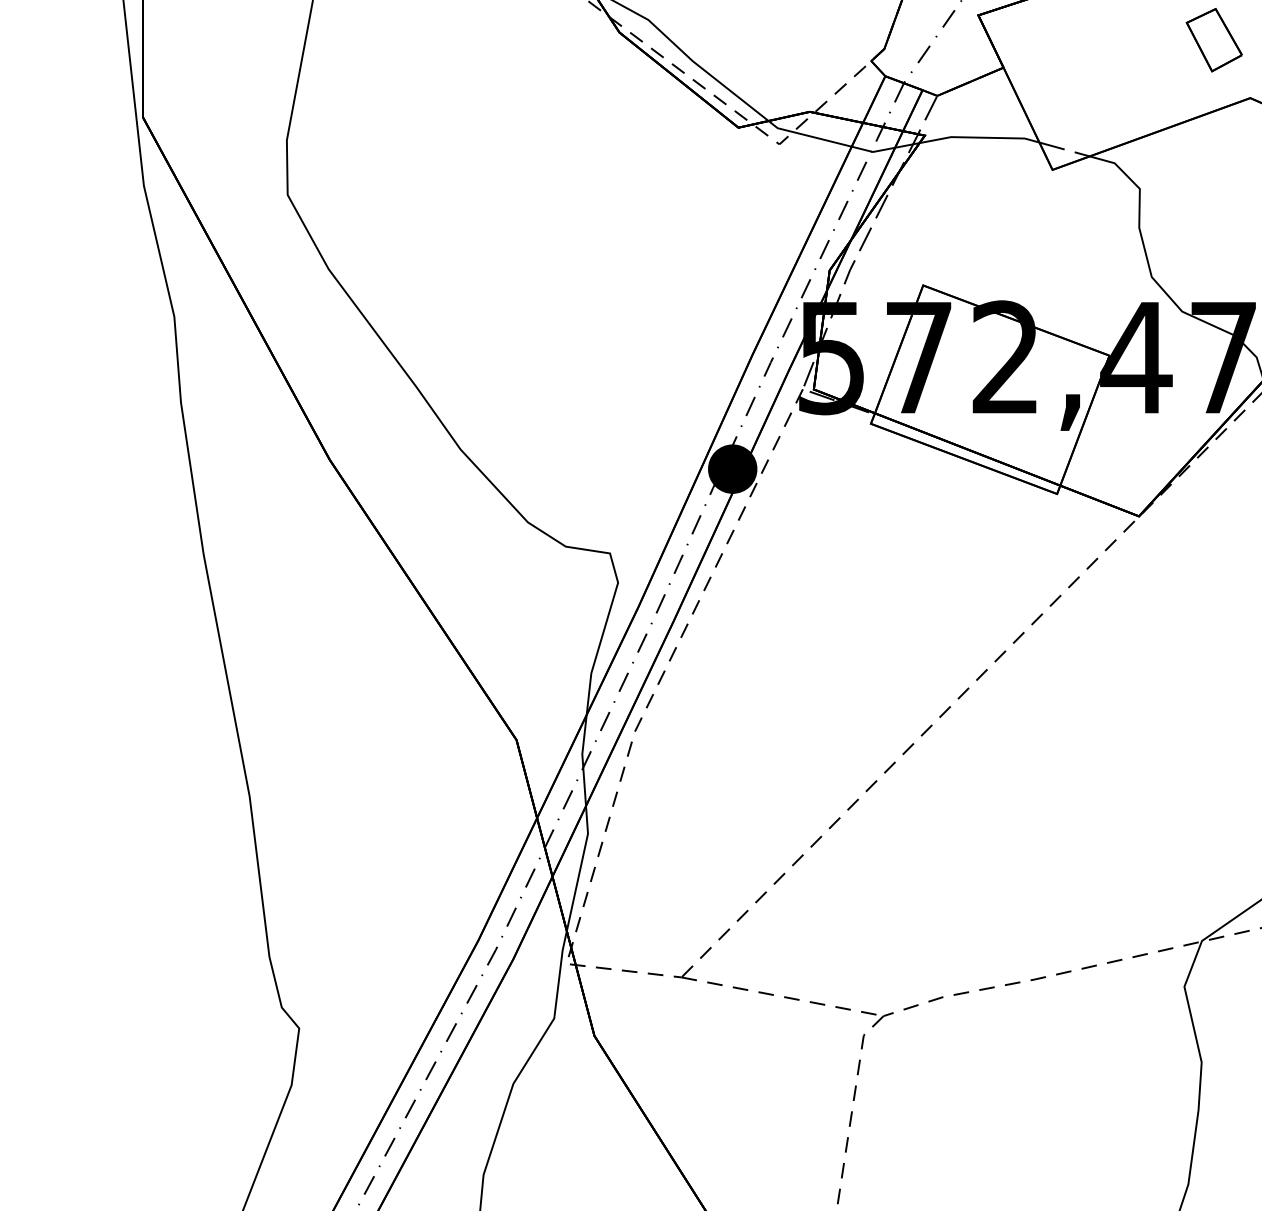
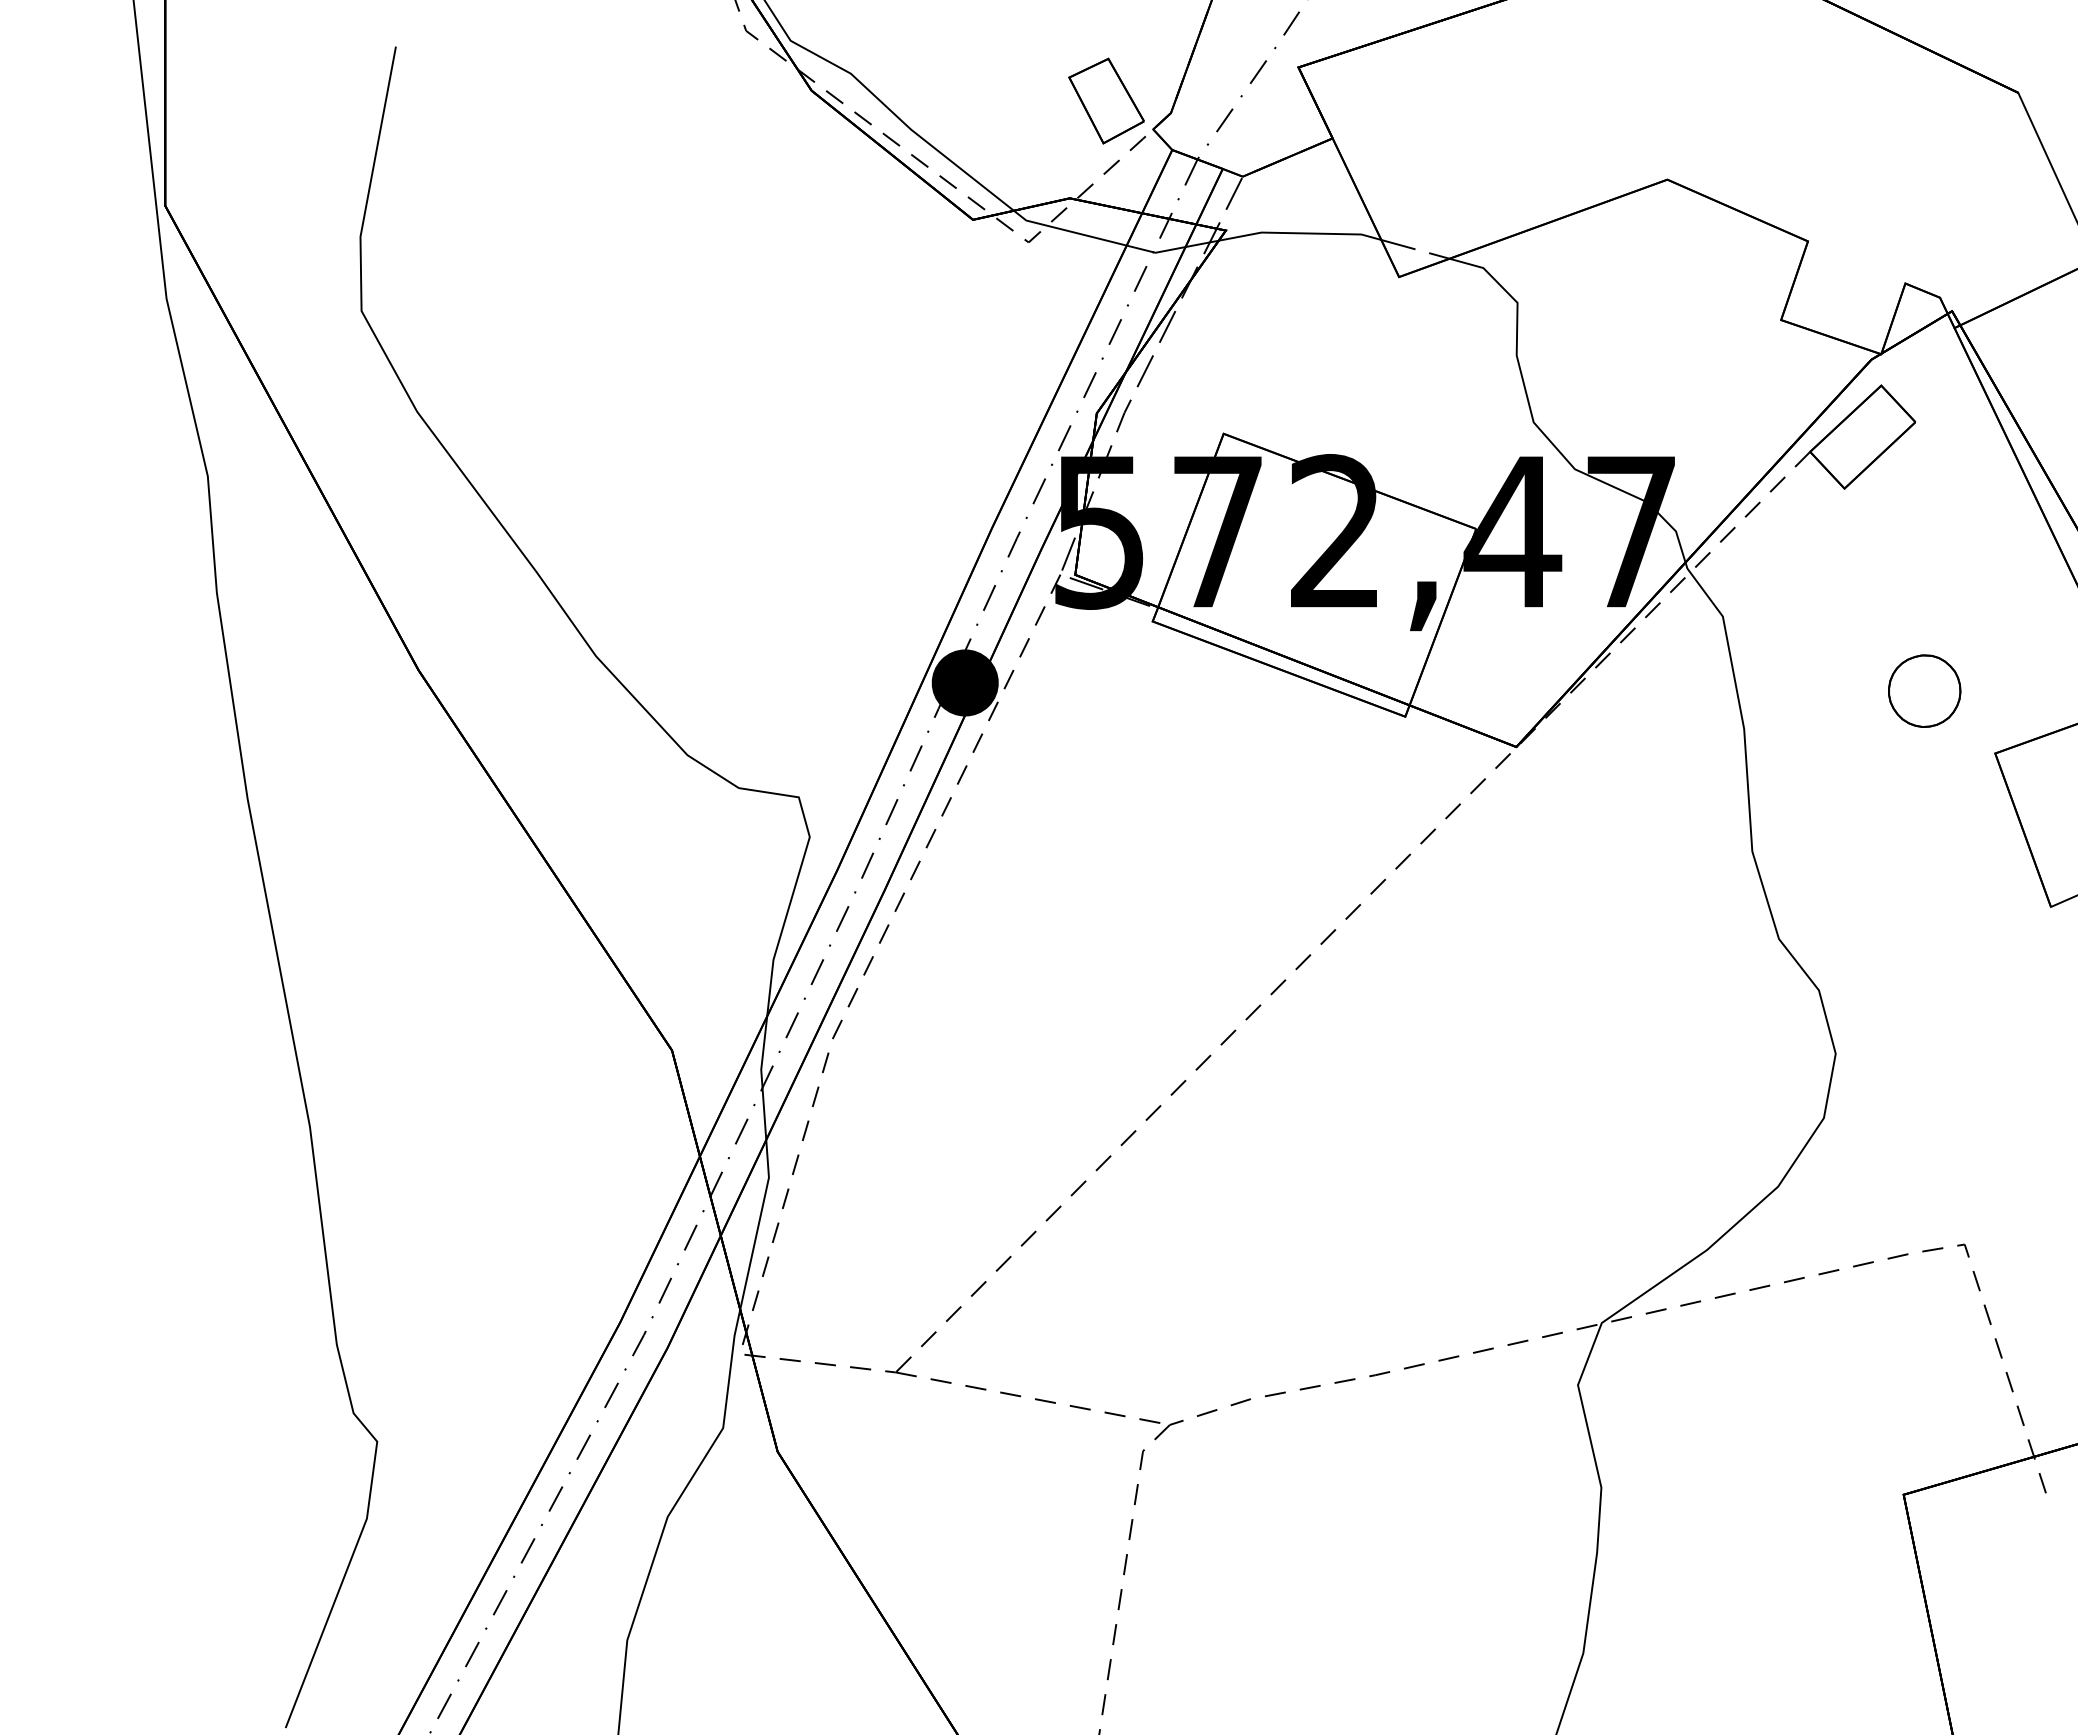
part: (1214, 39) -> (1106, 100), moved

